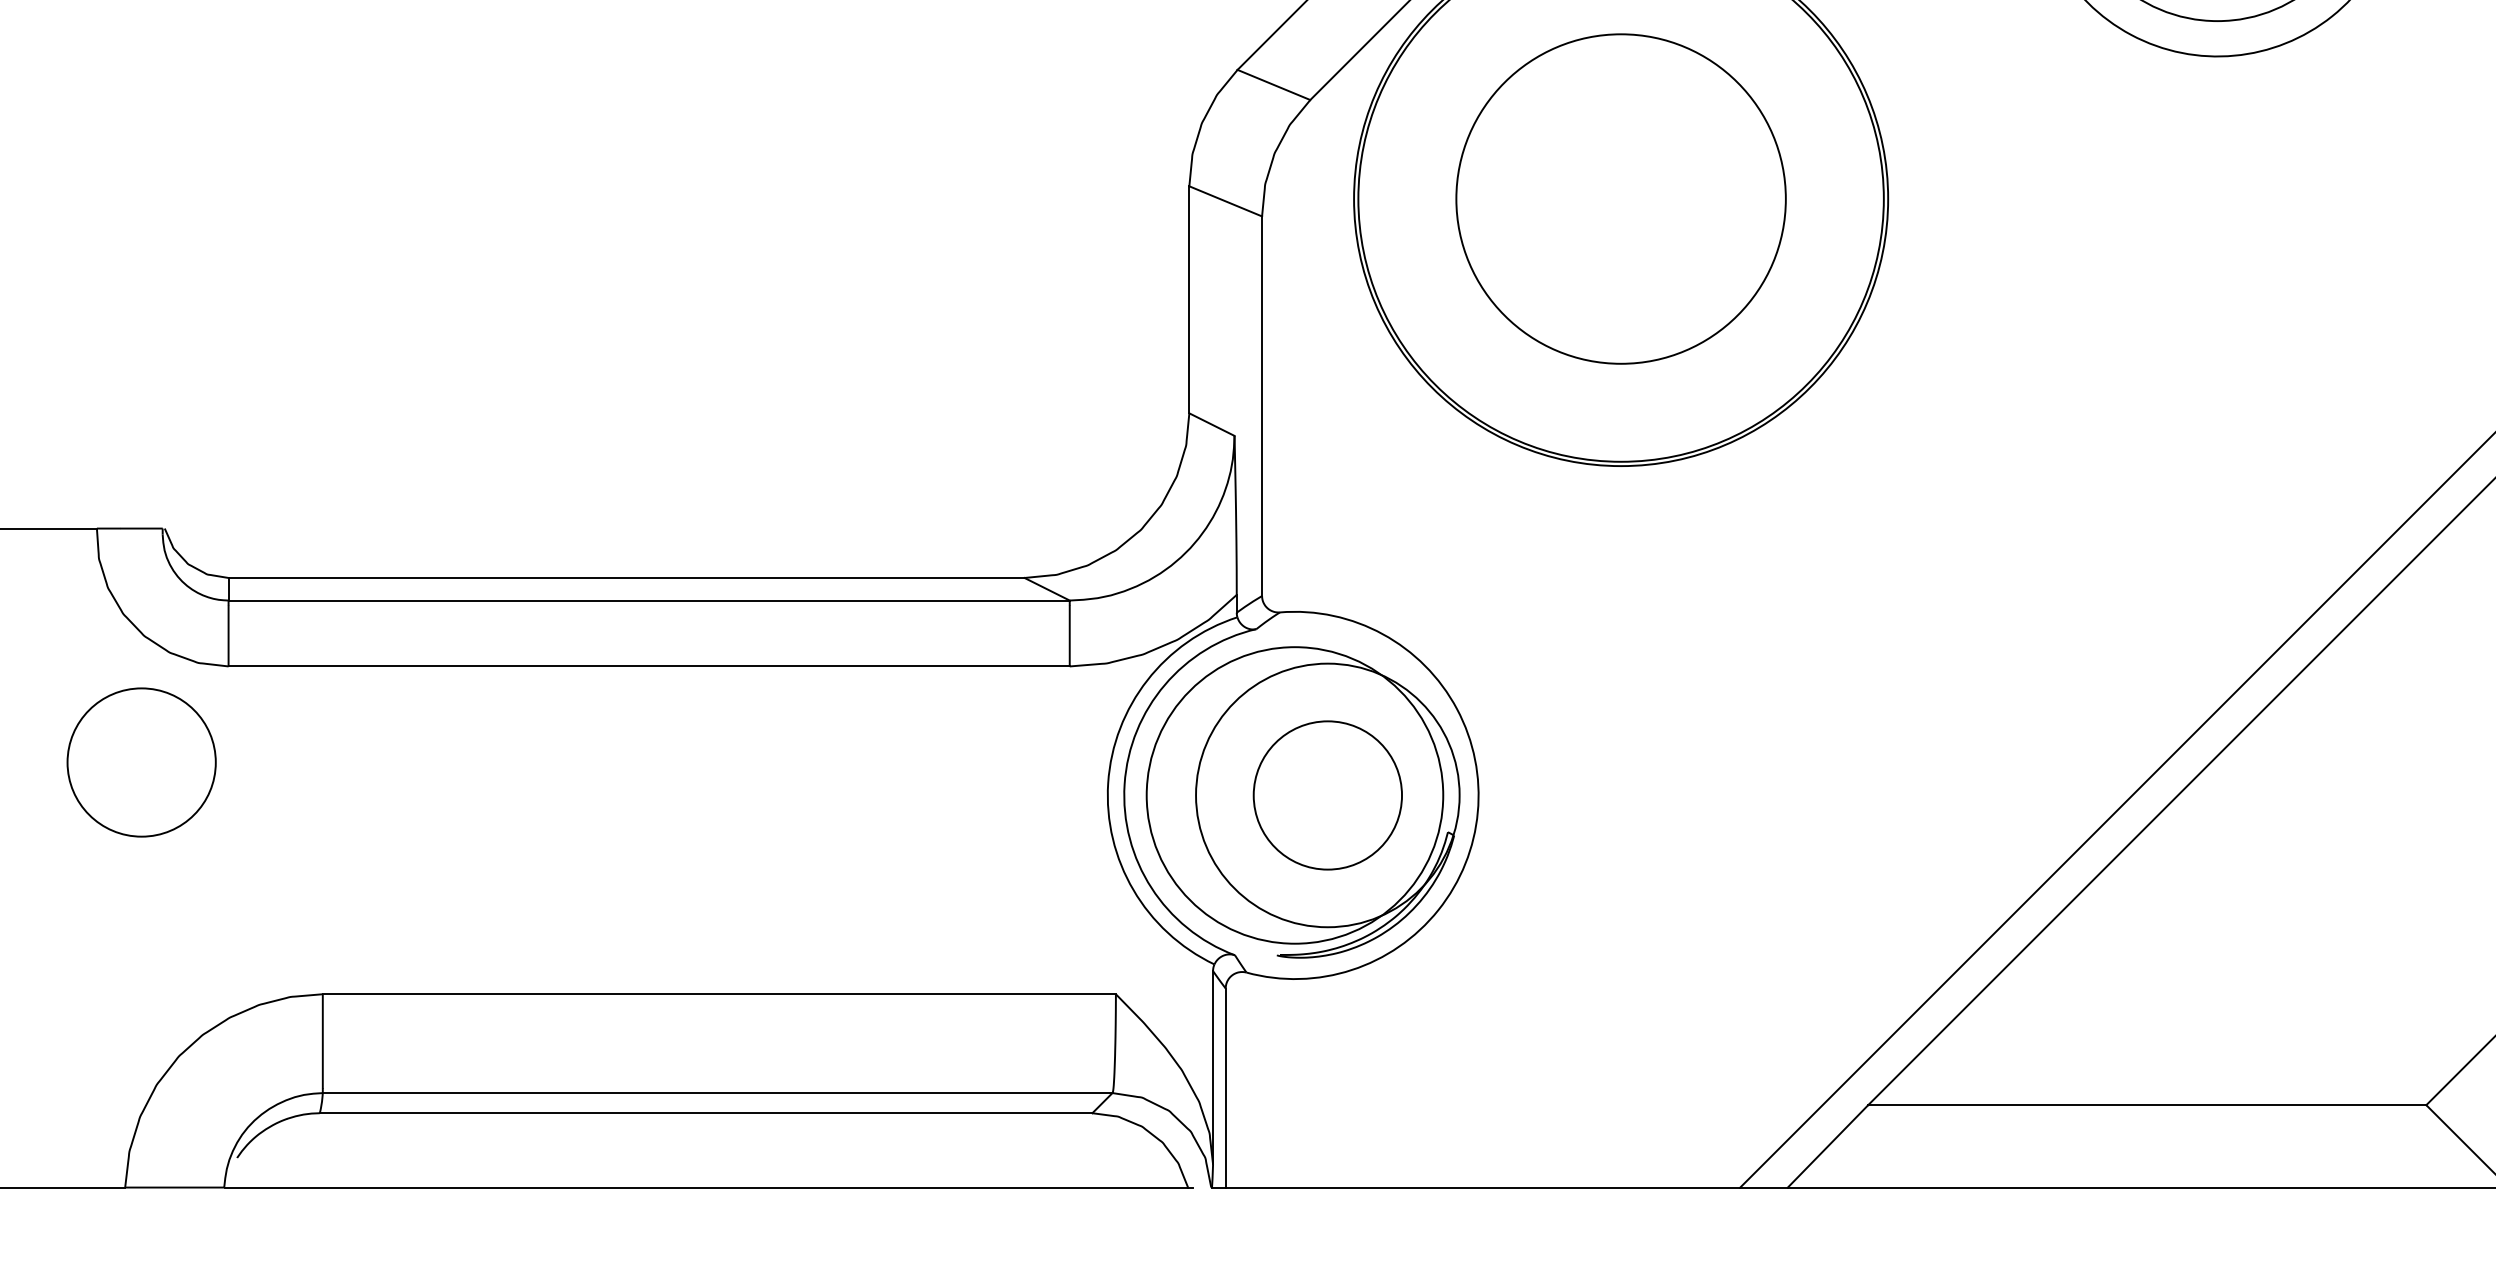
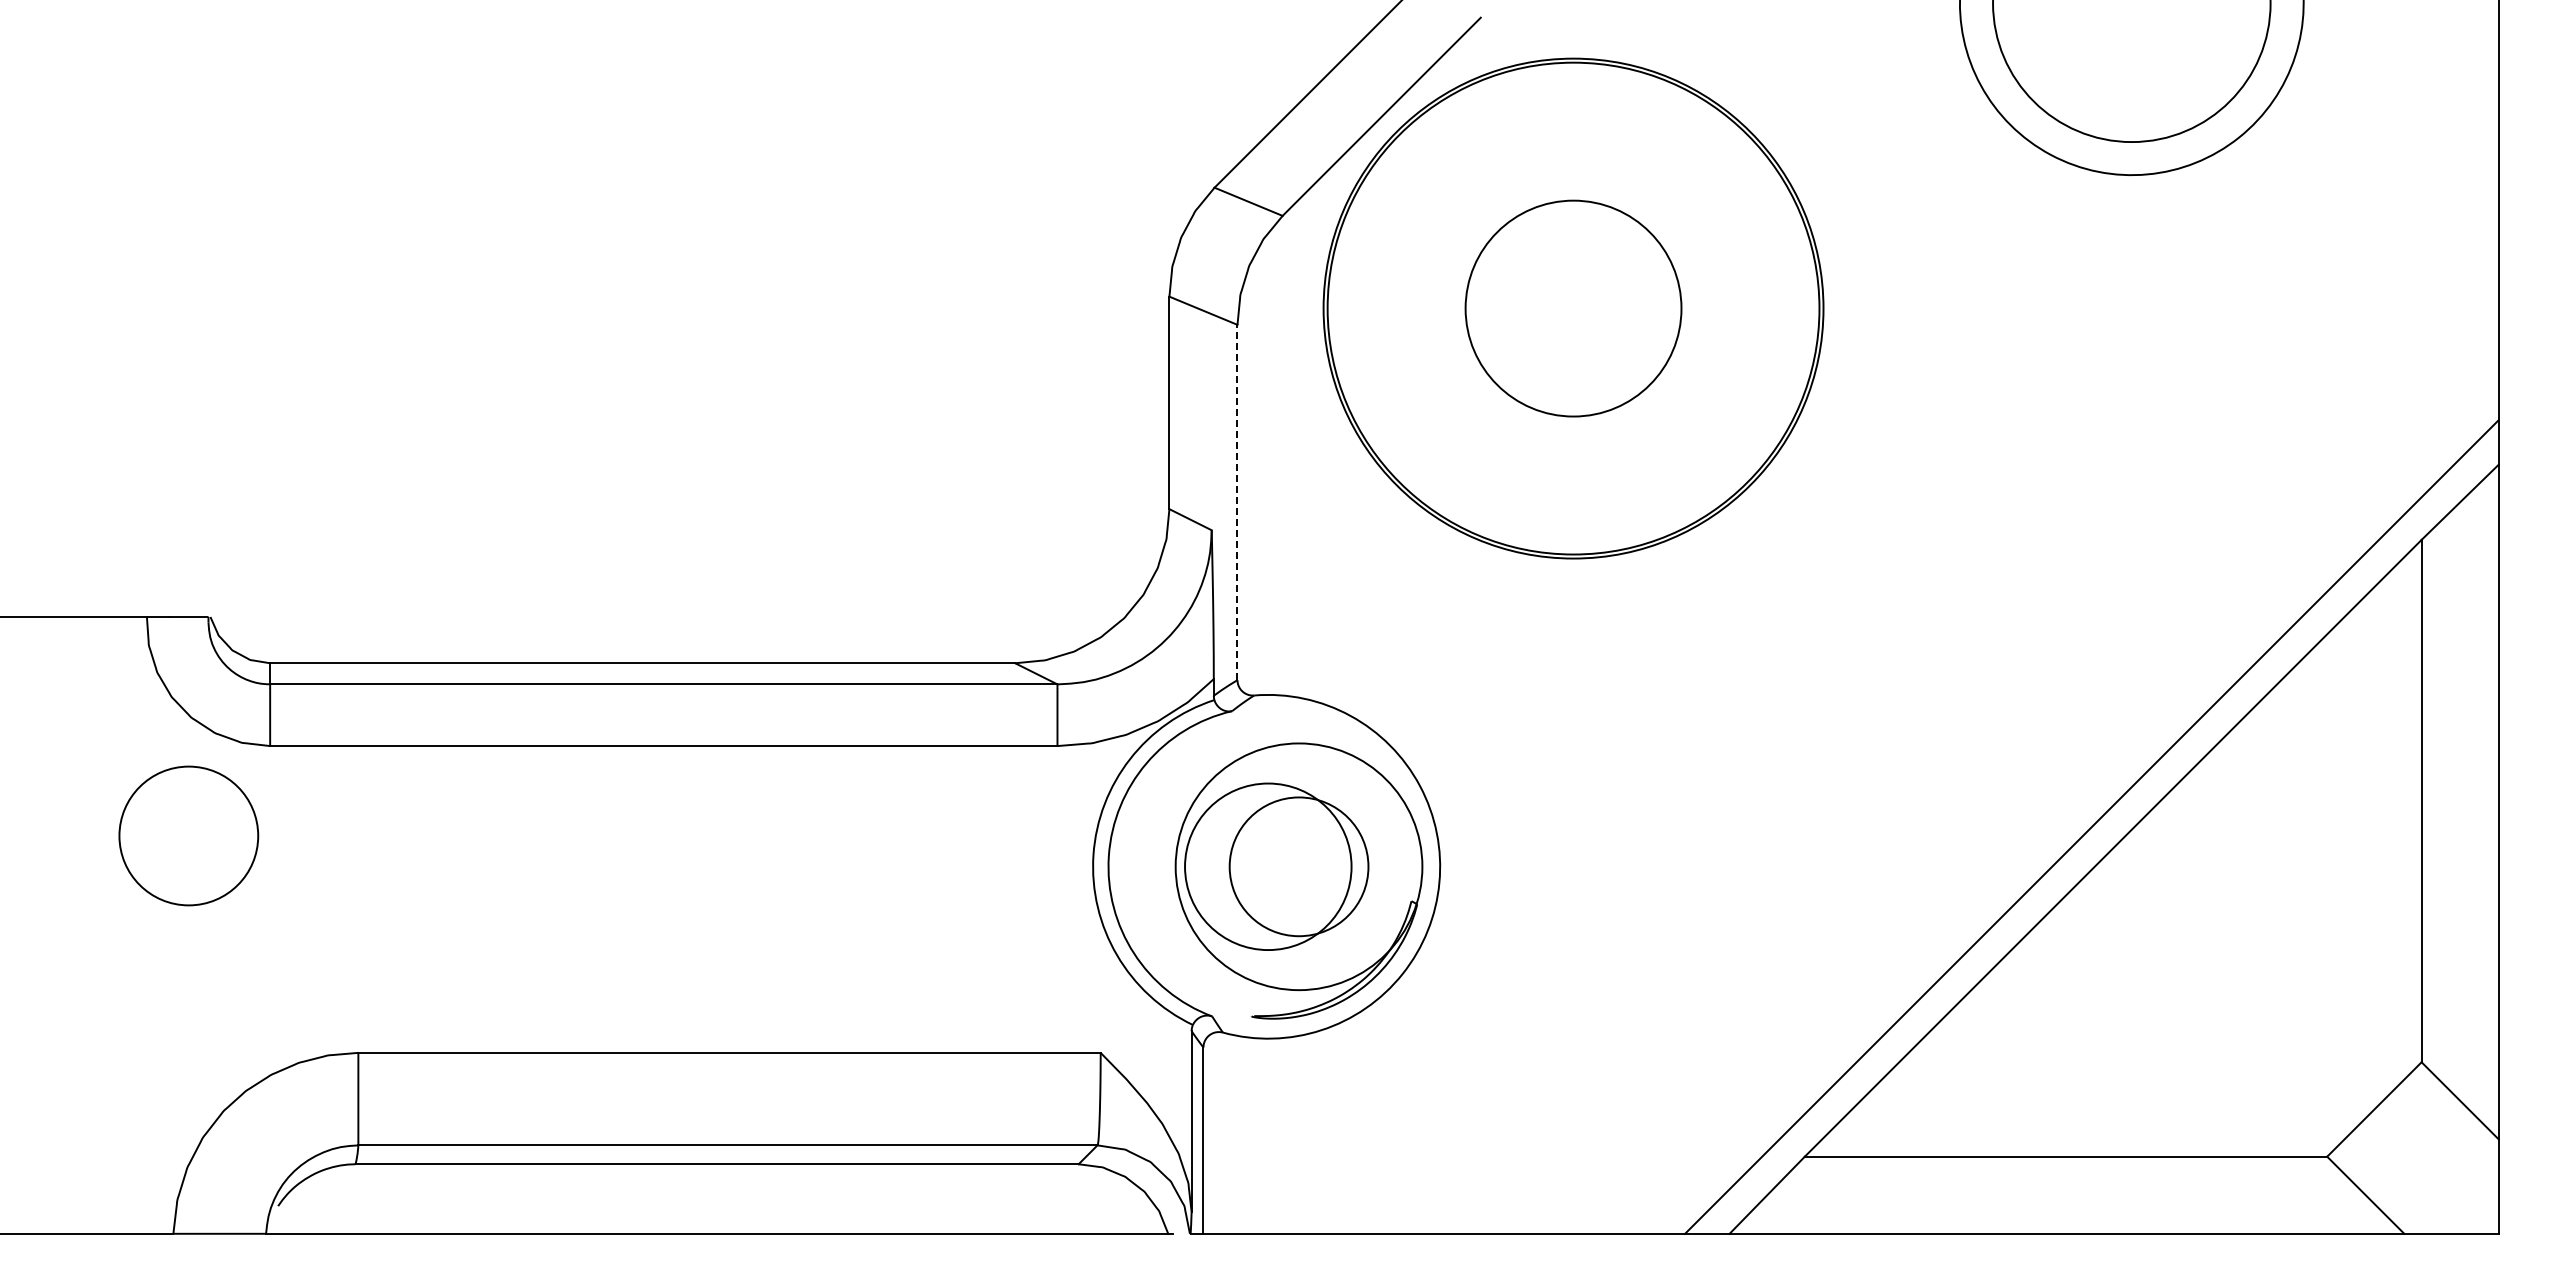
circle: (1621, 198) -> (1573, 308), size x0.7
line: (1262, 406) -> (1237, 502), solid -> dashed
circle: (1295, 795) -> (1268, 866), size x0.6

